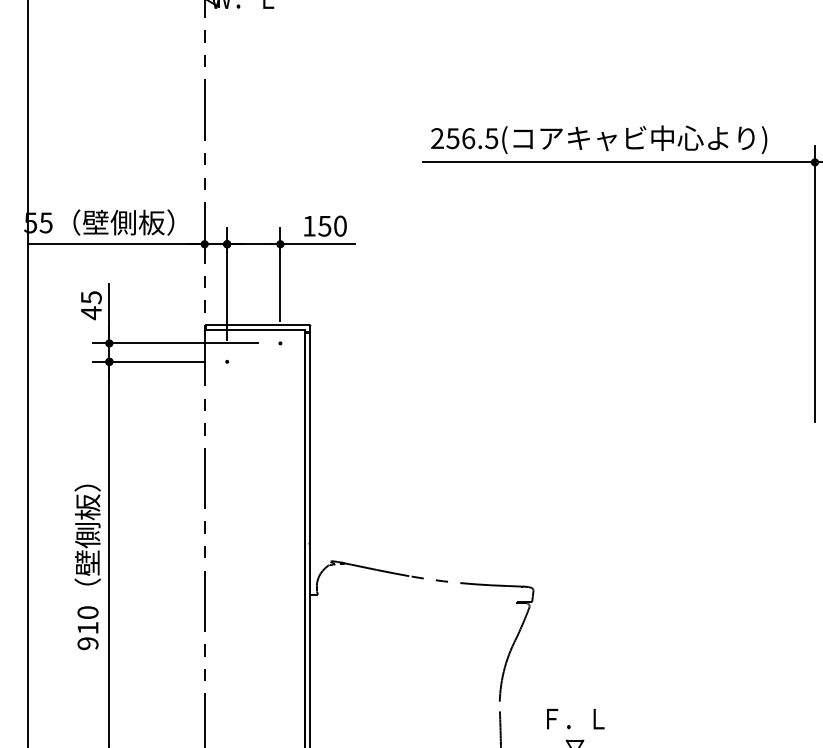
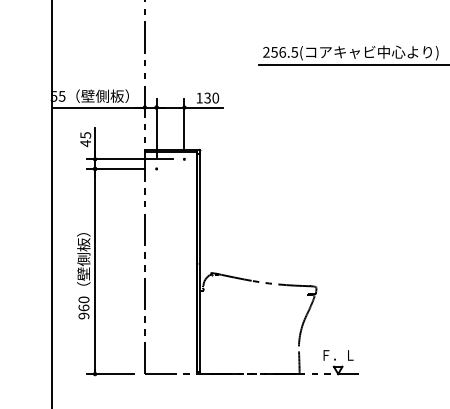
text: (324, 225) -> (207, 97), 150 -> 130
text: (87, 627) -> (83, 307), 910 -> 960

